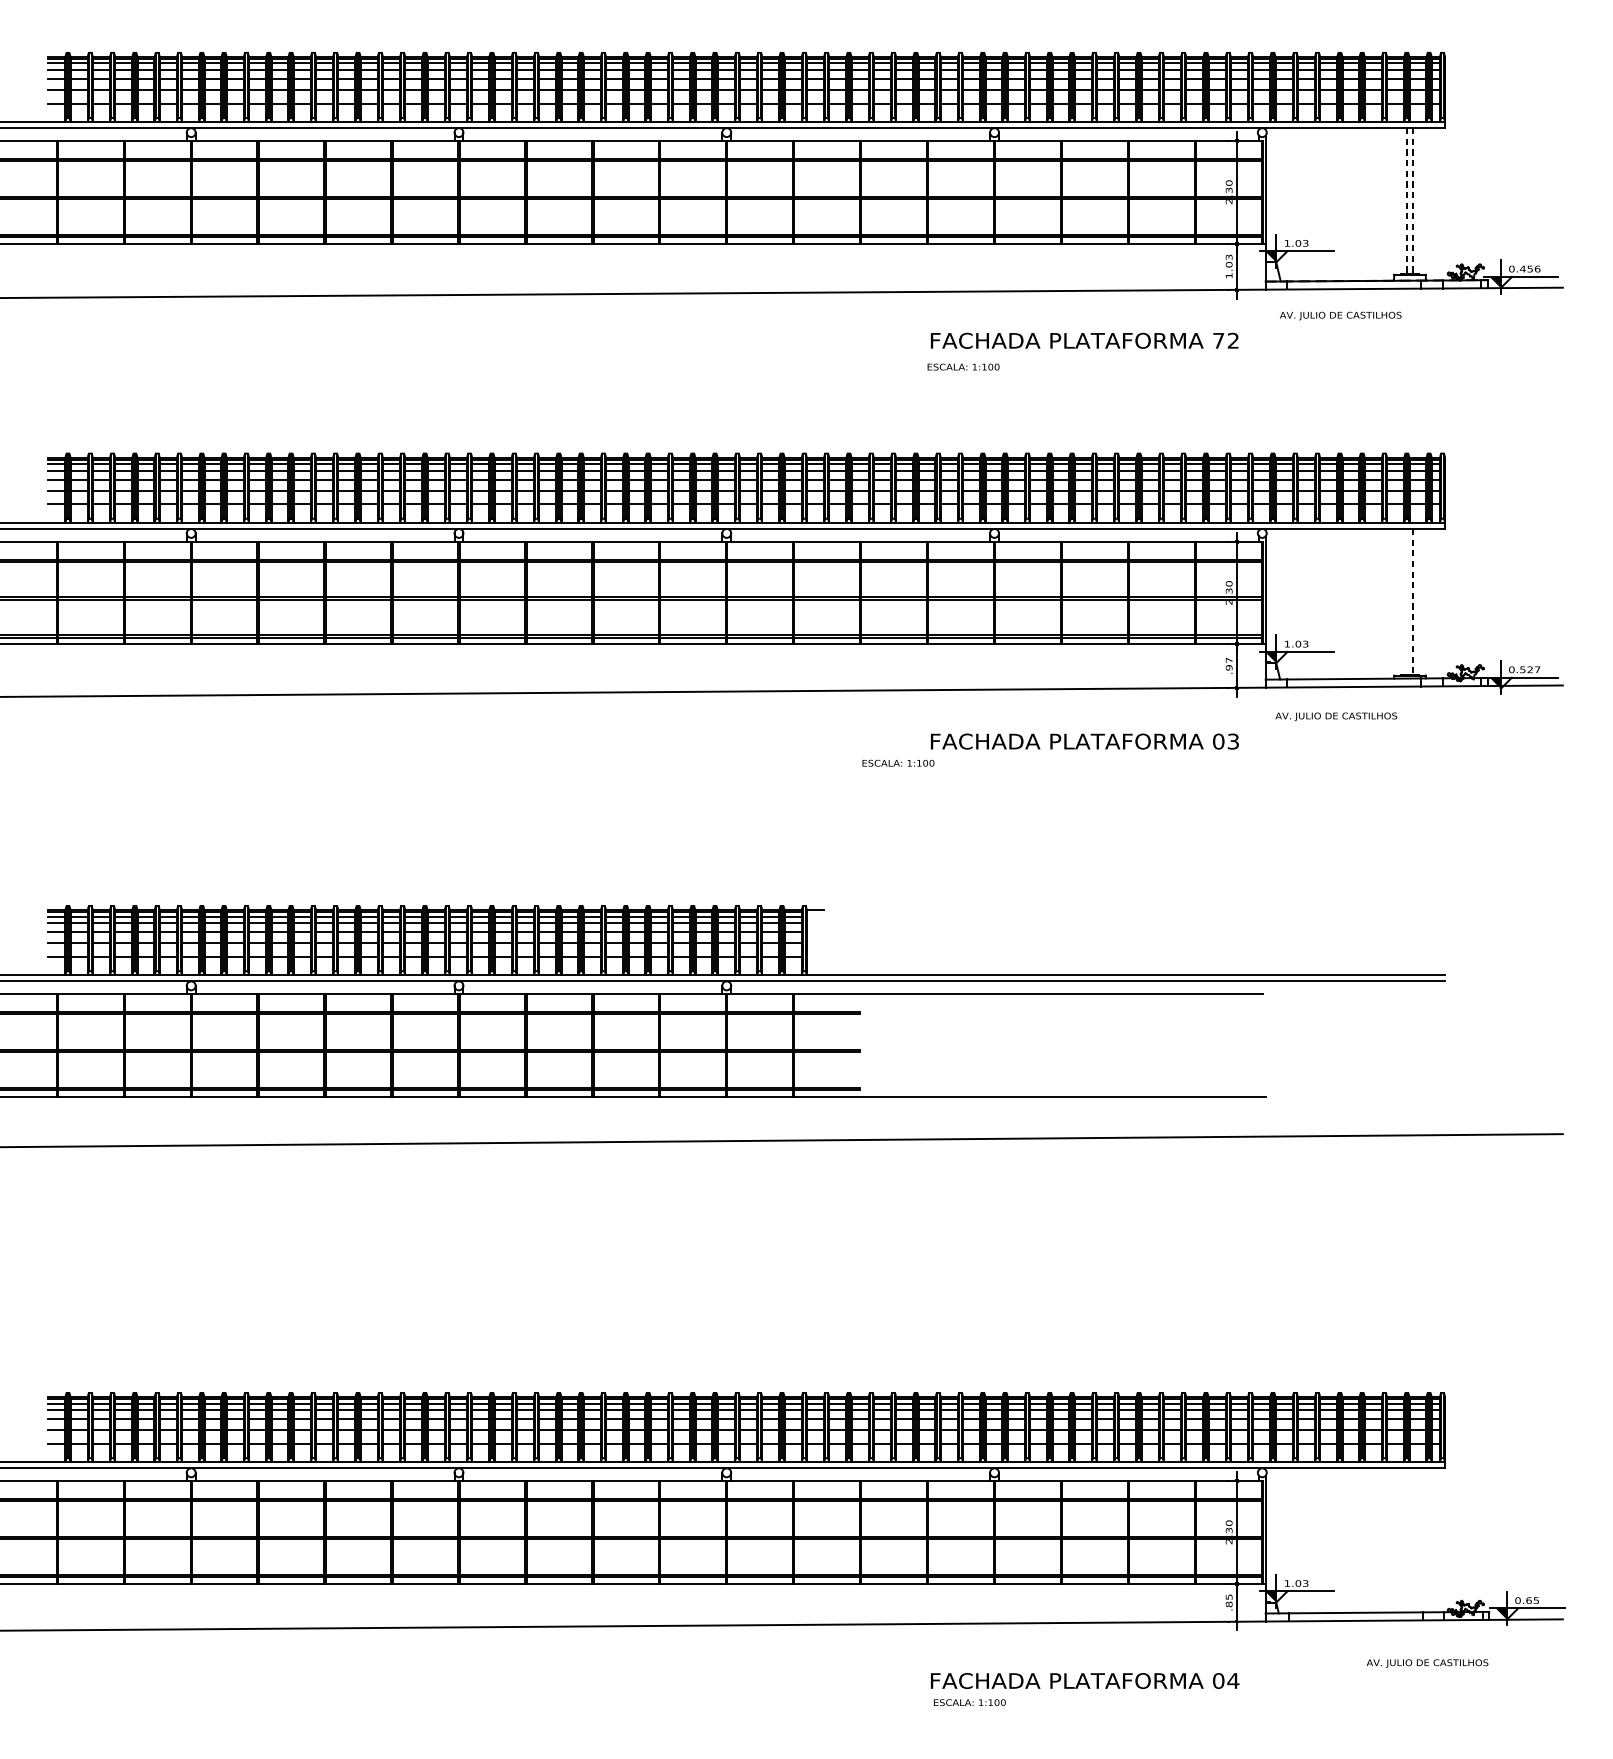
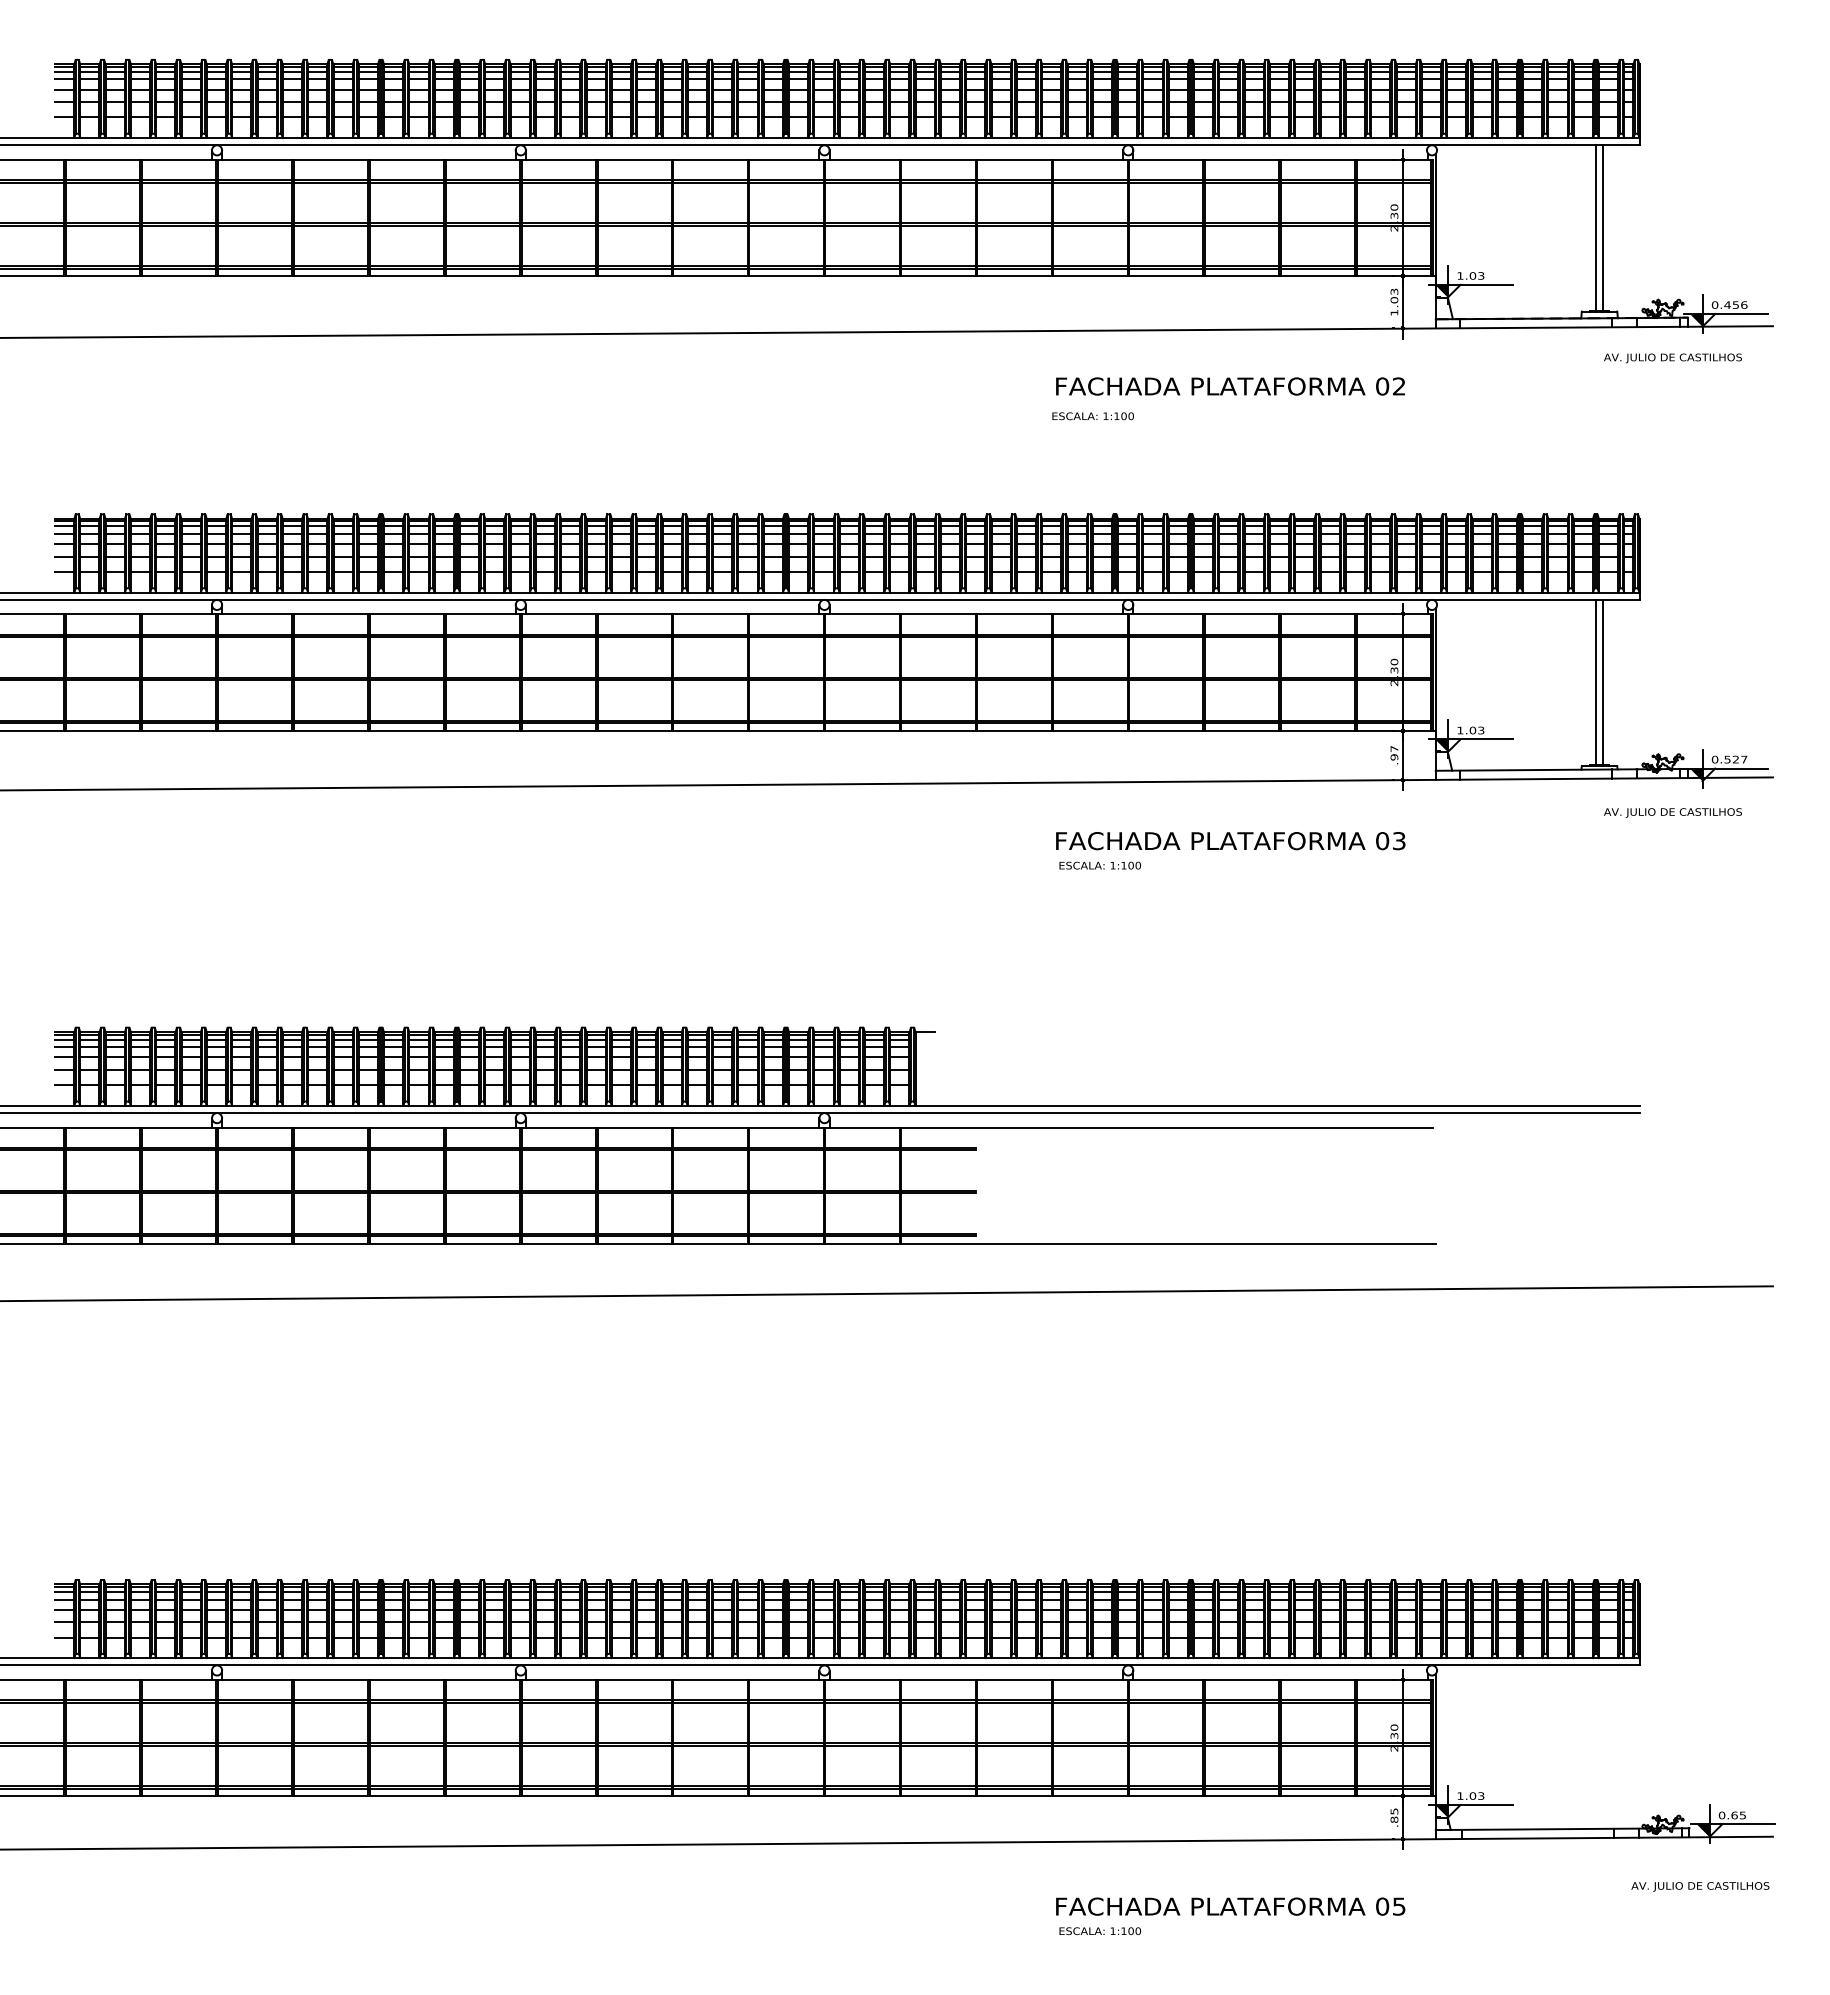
line: (1406, 201) -> (1595, 228), dashed -> solid
line: (1413, 201) -> (1603, 228), dashed -> solid
text: (1340, 316) -> (1672, 358), moved
text: (1218, 340) -> (1382, 386), 72 -> 02
line: (1406, 601) -> (1595, 682), added
line: (1413, 602) -> (1603, 683), dashed -> solid
text: (1335, 716) -> (1672, 812), moved
text: (897, 763) -> (1099, 865), moved
text: (1427, 1663) -> (1700, 1886), moved
text: (1233, 1680) -> (1399, 1906), 04 -> 05

